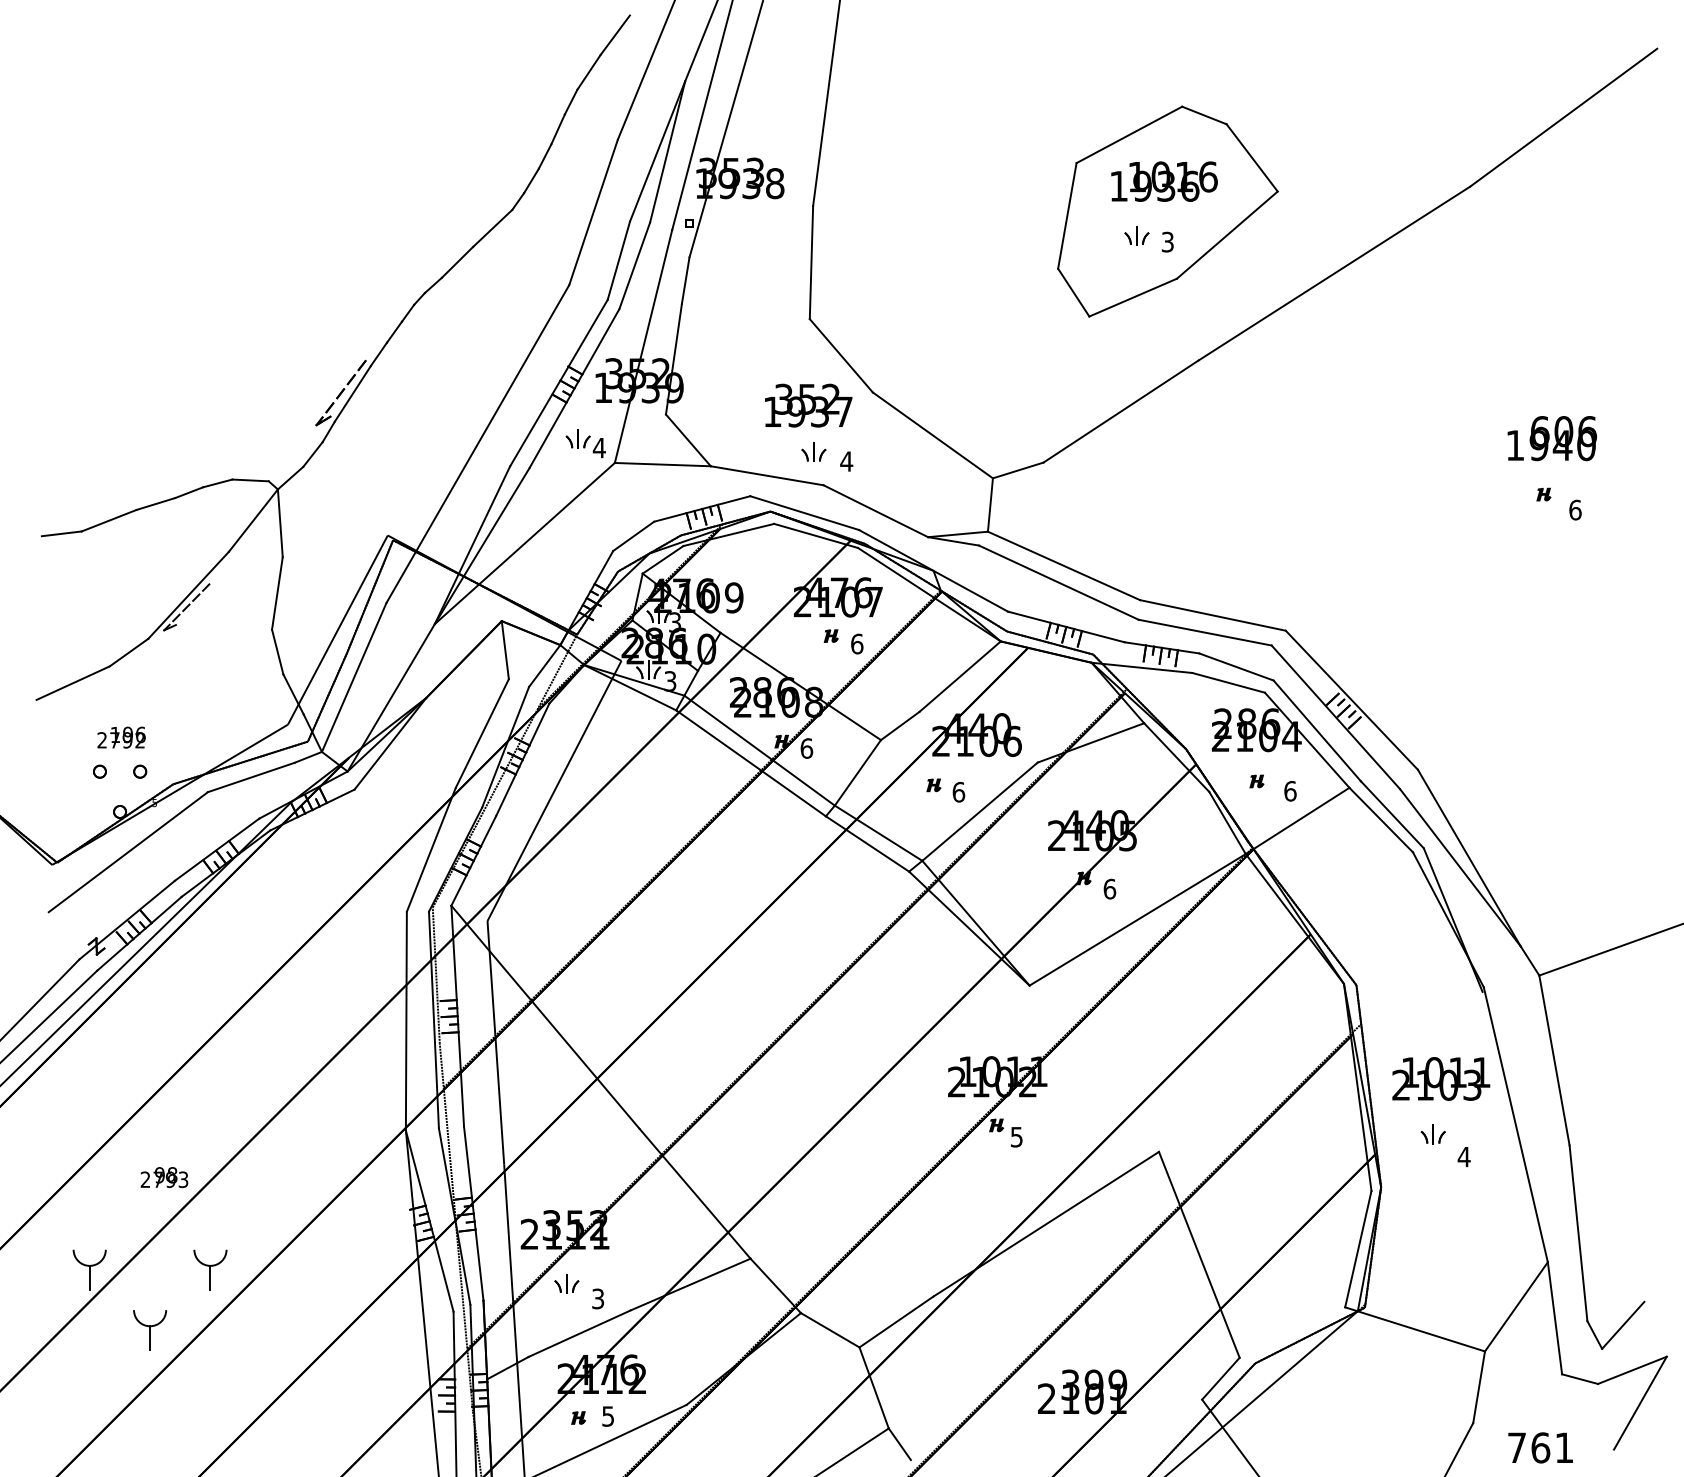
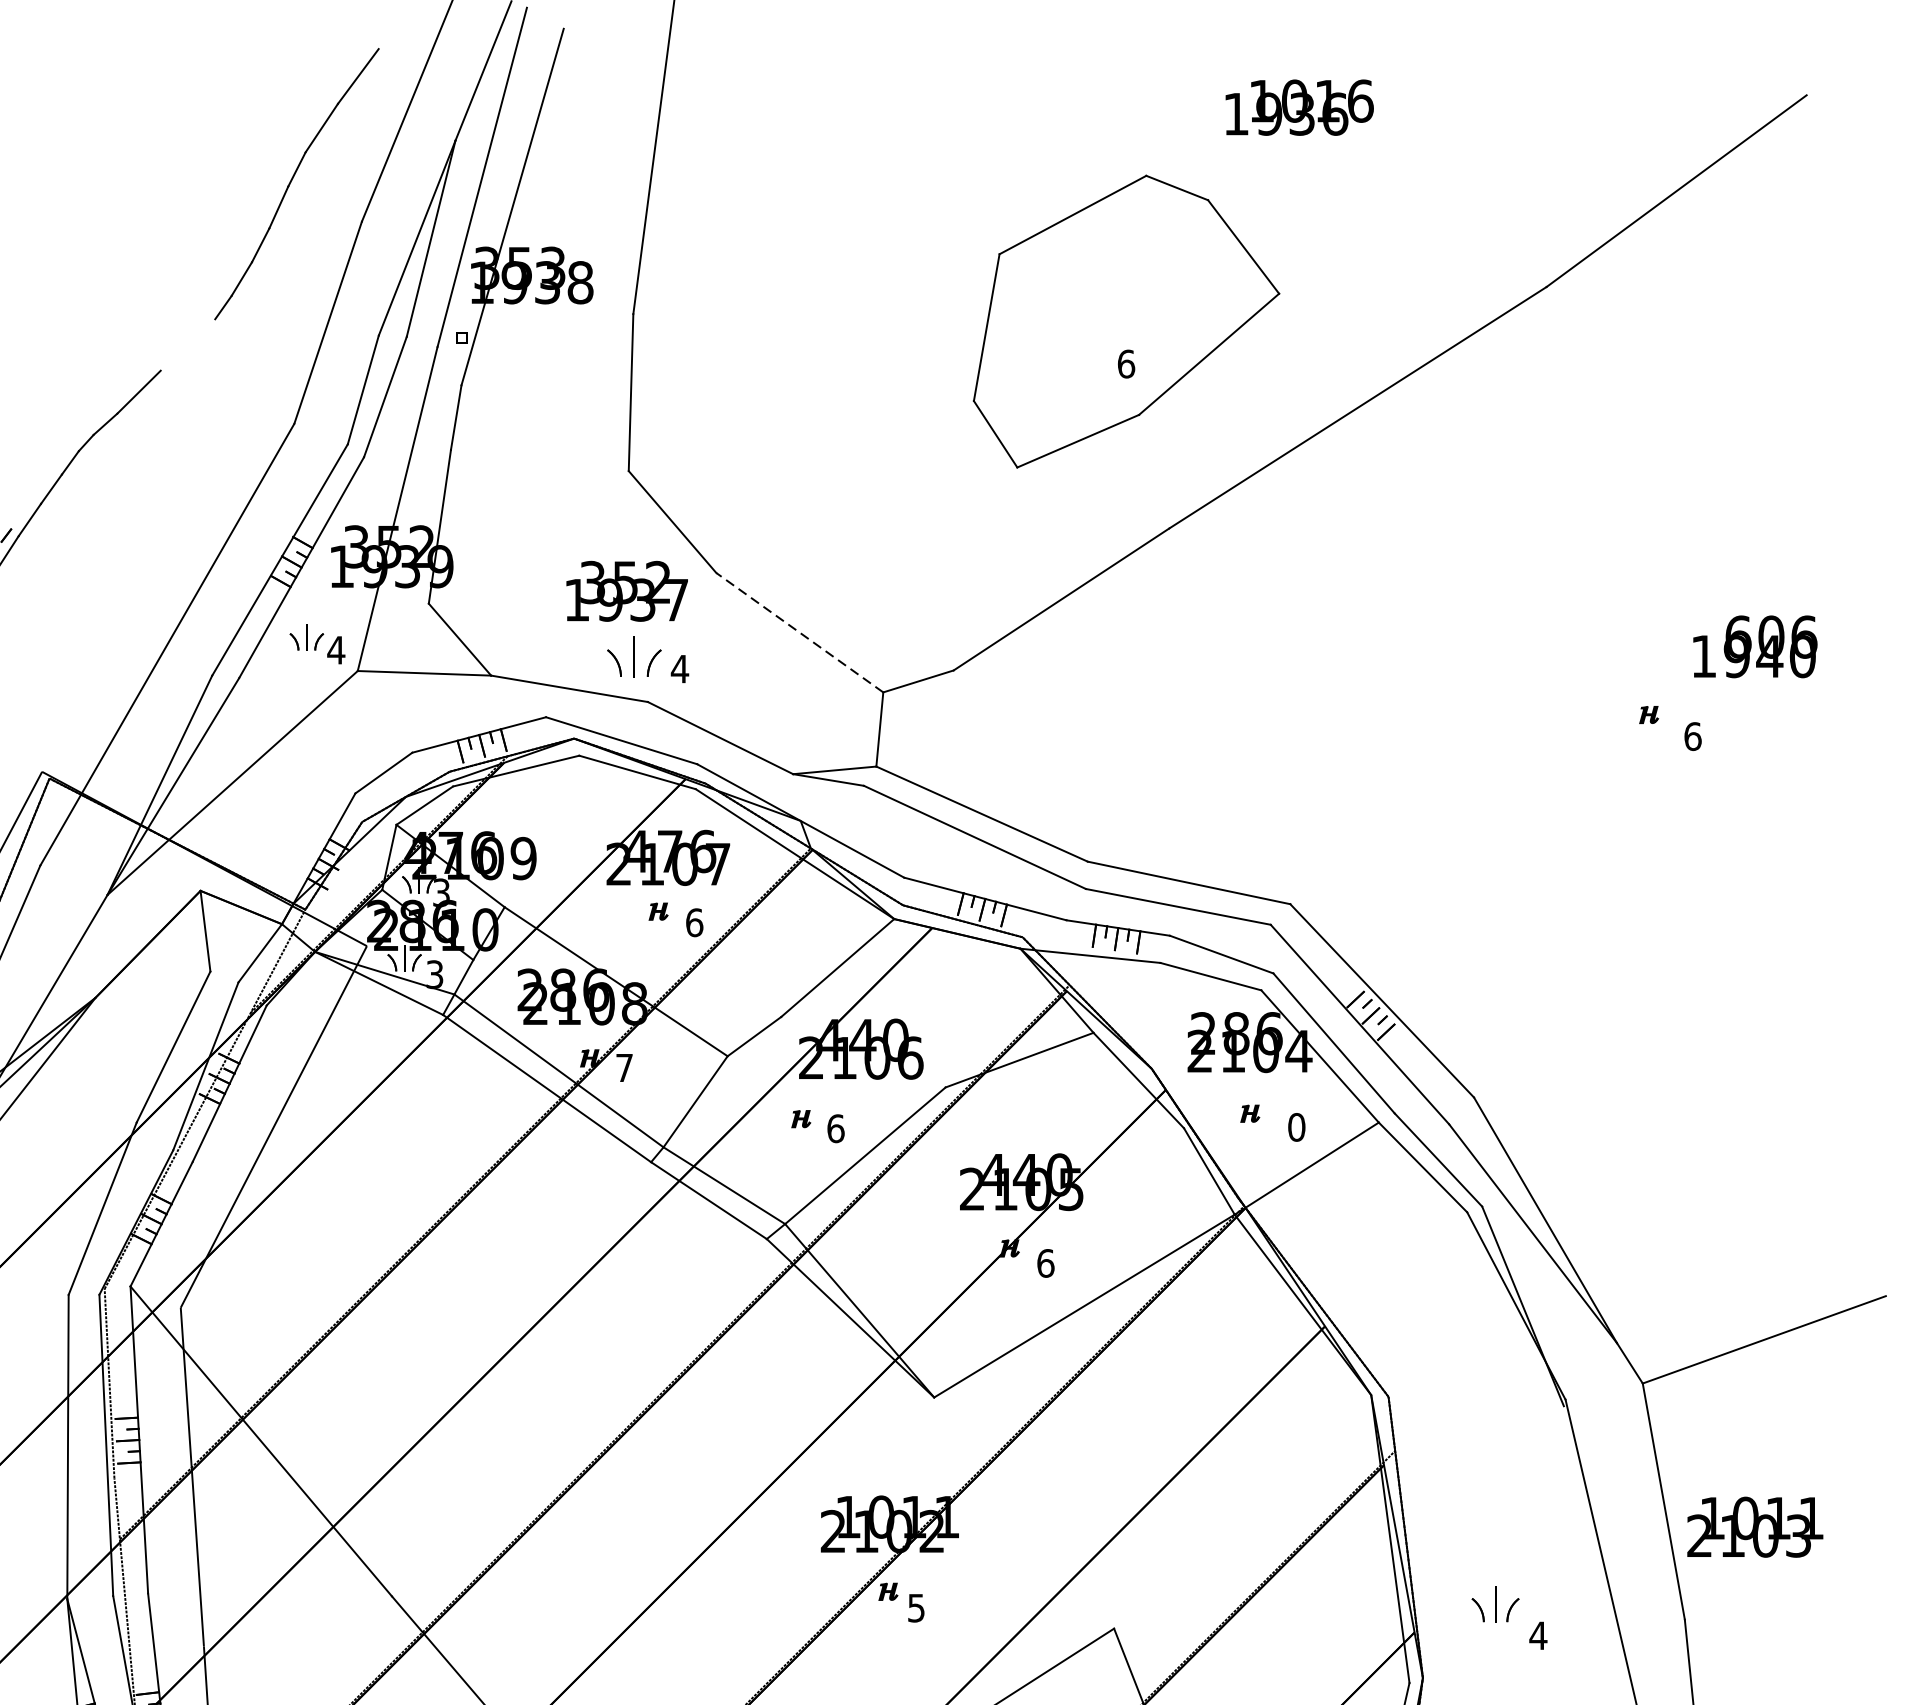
text: (1164, 181) -> (1299, 107), moved
line: (492, 227) -> (187, 343), removed
part: (1136, 235) -> (1082, 354), removed
text: (1167, 241) -> (1125, 363), 3 -> 6
line: (932, 435) -> (799, 632), solid -> dashed
text: (1551, 438) -> (1754, 646), moved
part: (813, 451) -> (633, 655), size x1.6
text: (806, 748) -> (624, 1067), 6 -> 7
text: (1290, 791) -> (1296, 1127), 6 -> 0
text: (1441, 1078) -> (1755, 1526), moved
part: (1432, 1134) -> (1494, 1604), size x1.4

